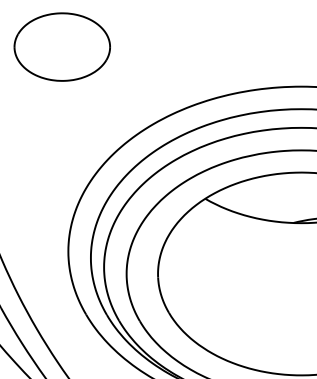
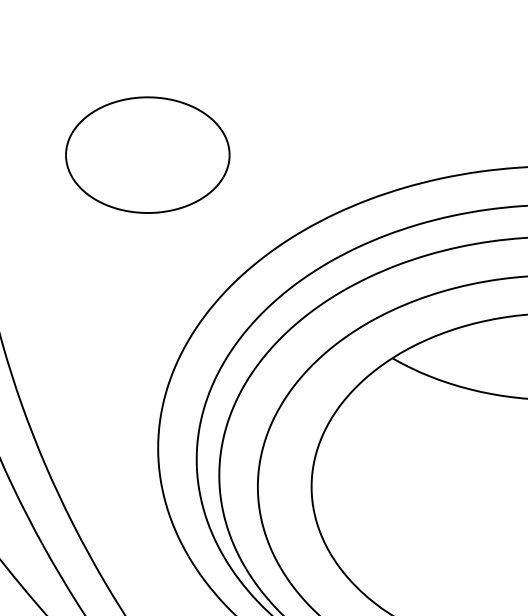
part: (61, 46) -> (146, 154), moved

